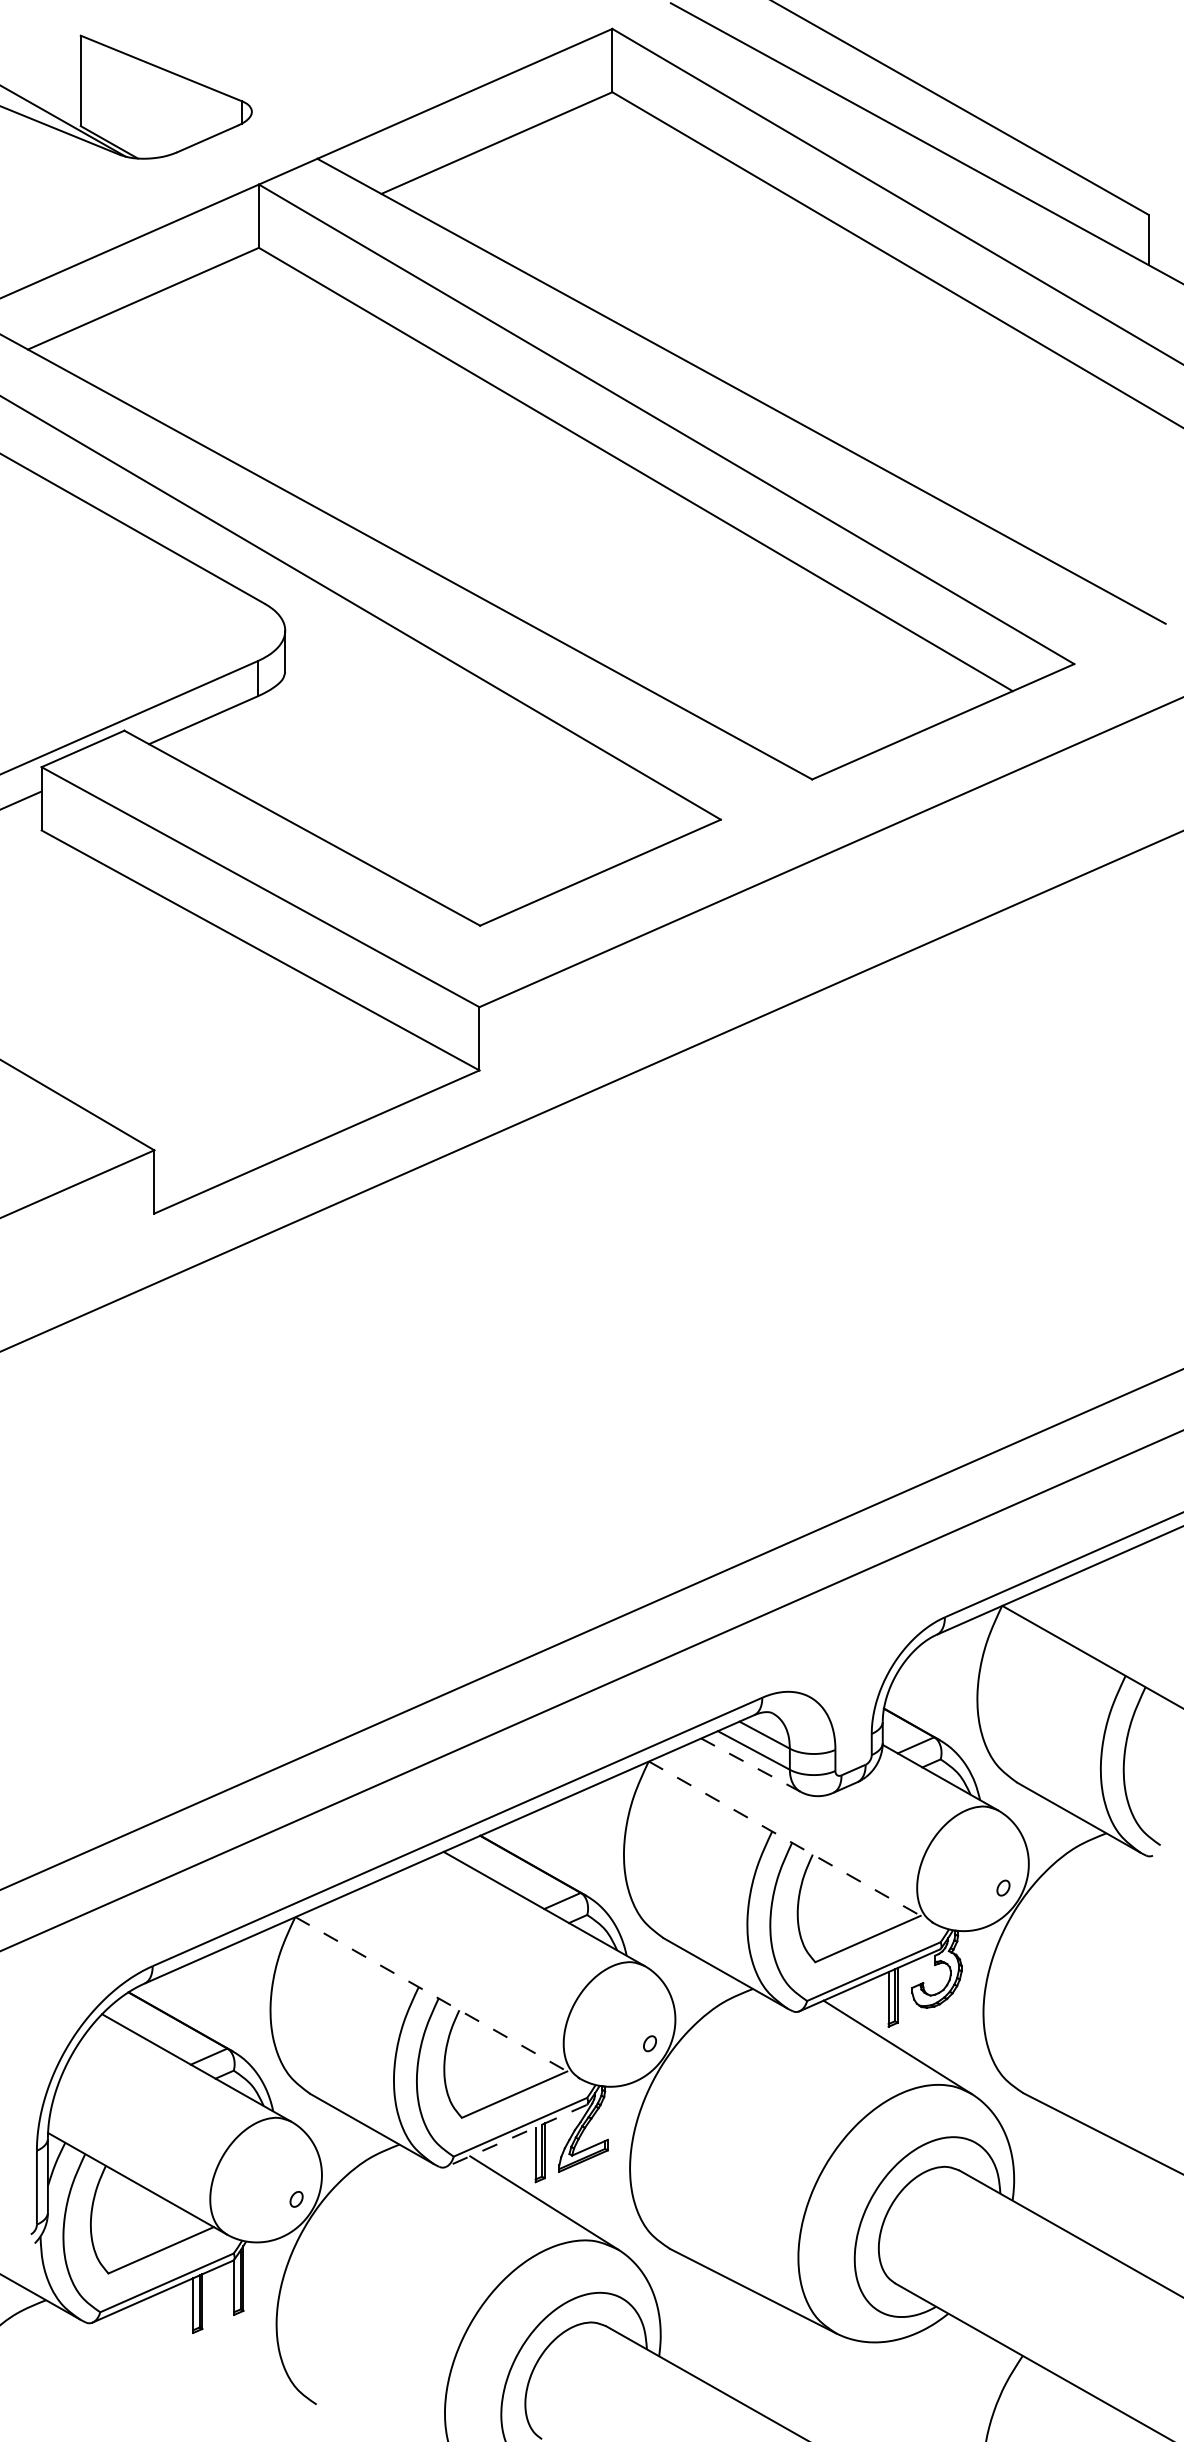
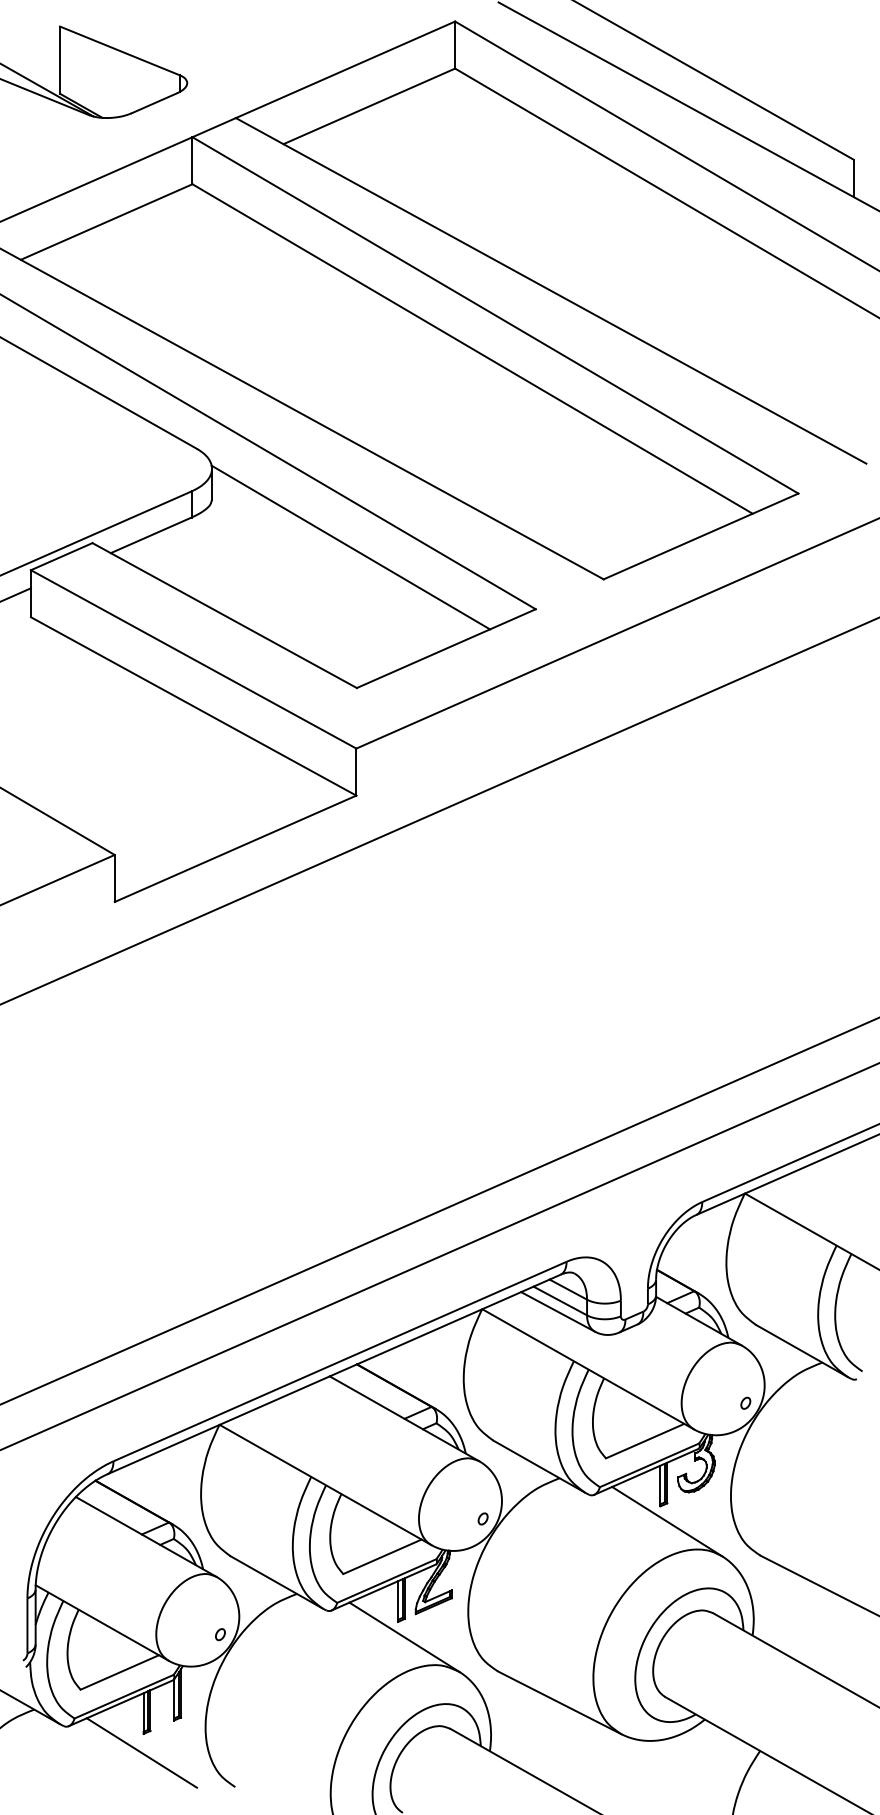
line: (471, 736) -> (350, 547), added
line: (750, 1764) -> (557, 1311), dashed -> solid
line: (791, 1842) -> (588, 1369), dashed -> solid
line: (437, 1998) -> (325, 1485), dashed -> solid
line: (516, 2136) -> (383, 1587), dashed -> solid
line: (190, 2358) -> (141, 1752), added

